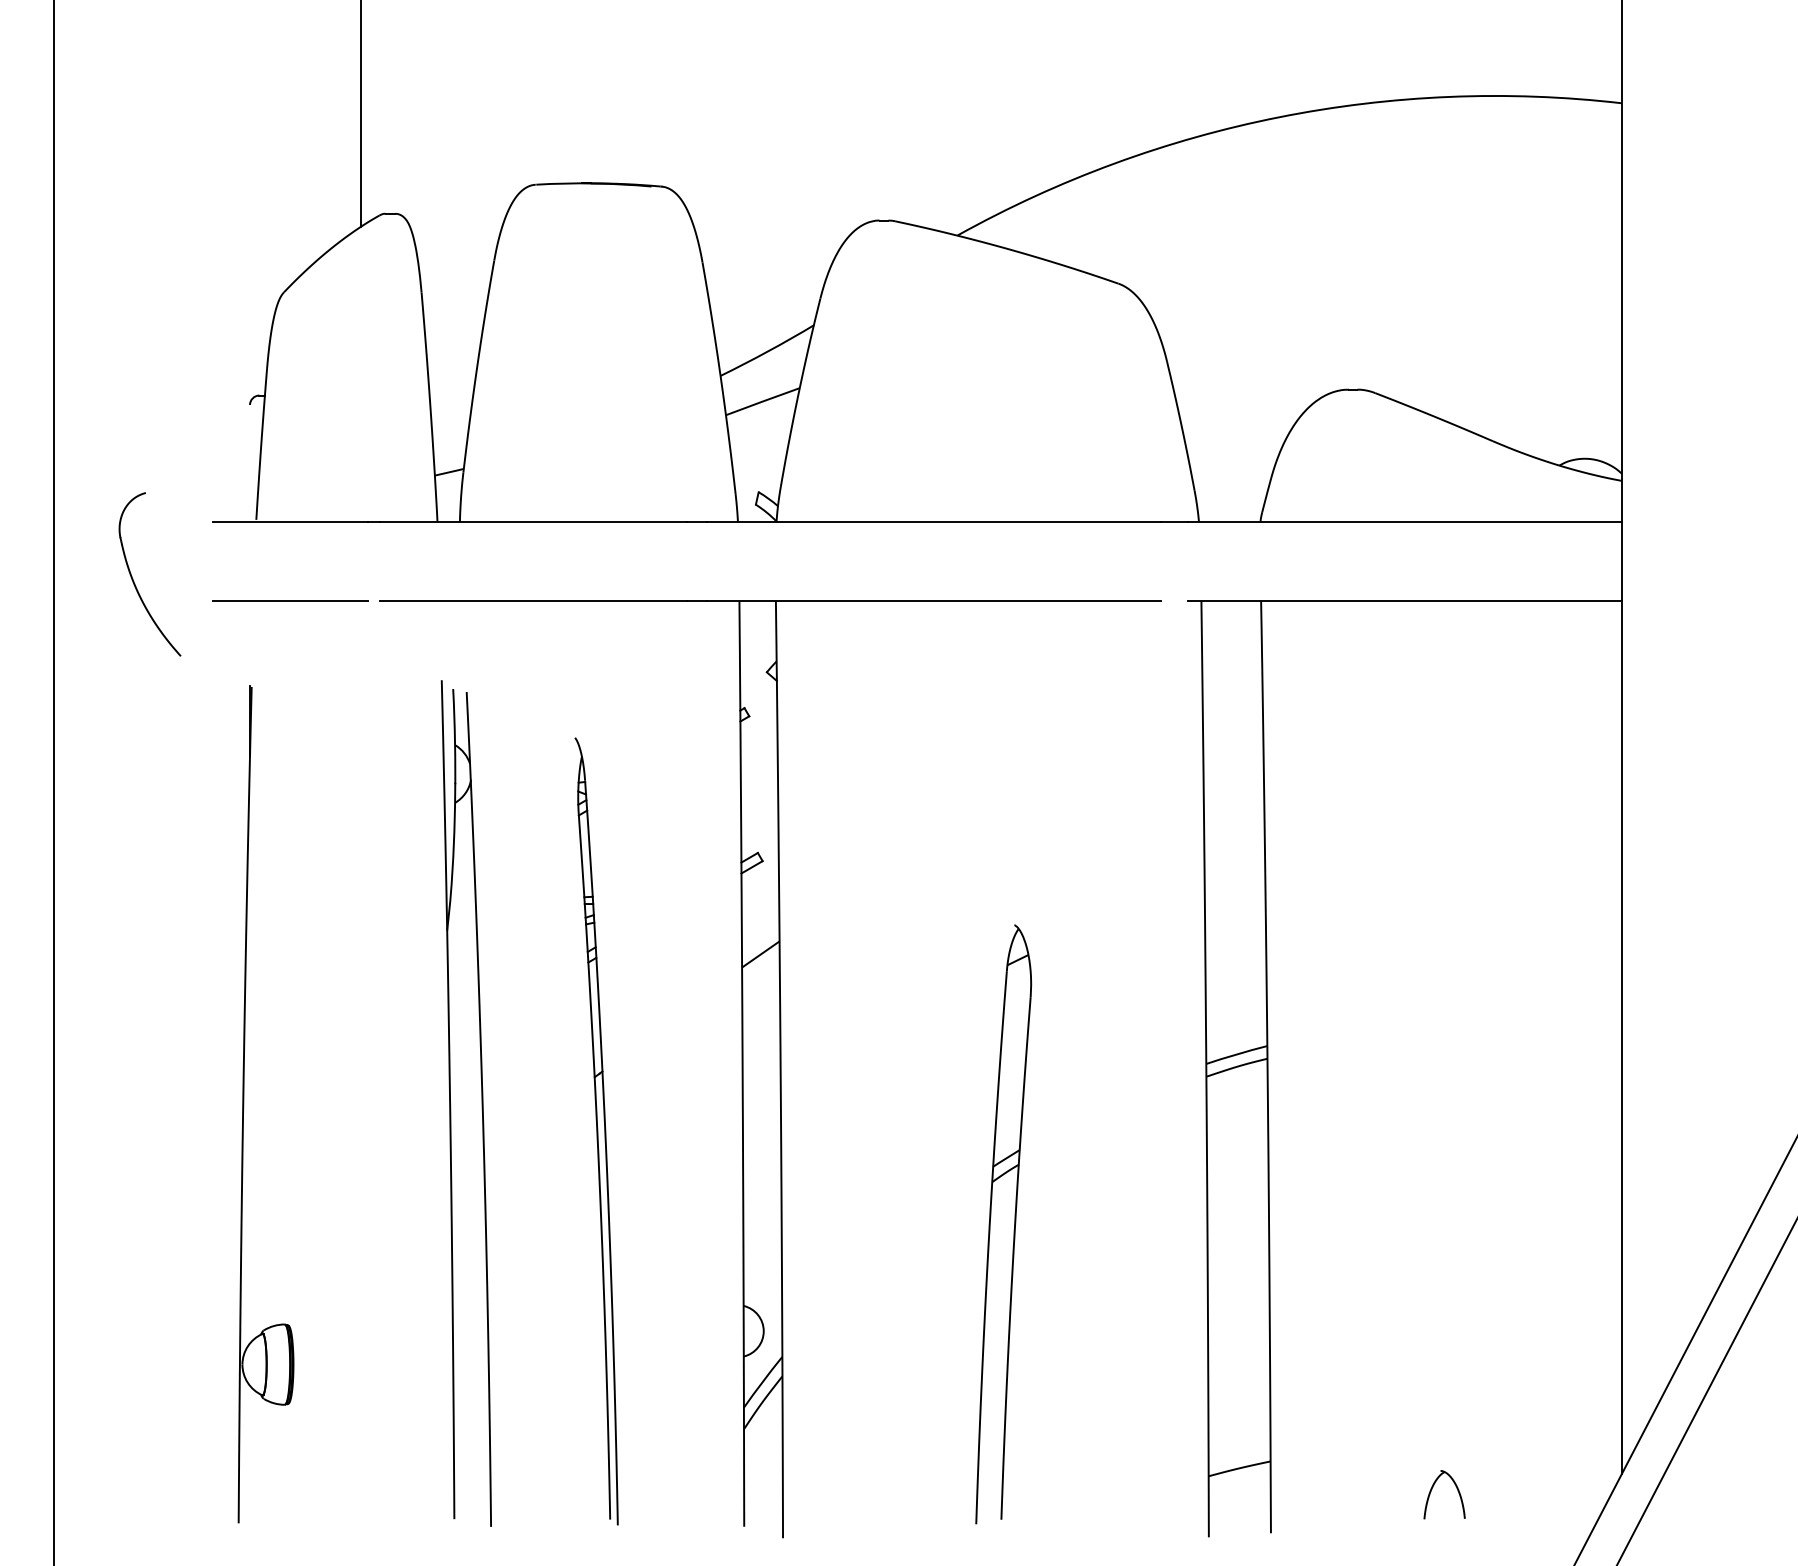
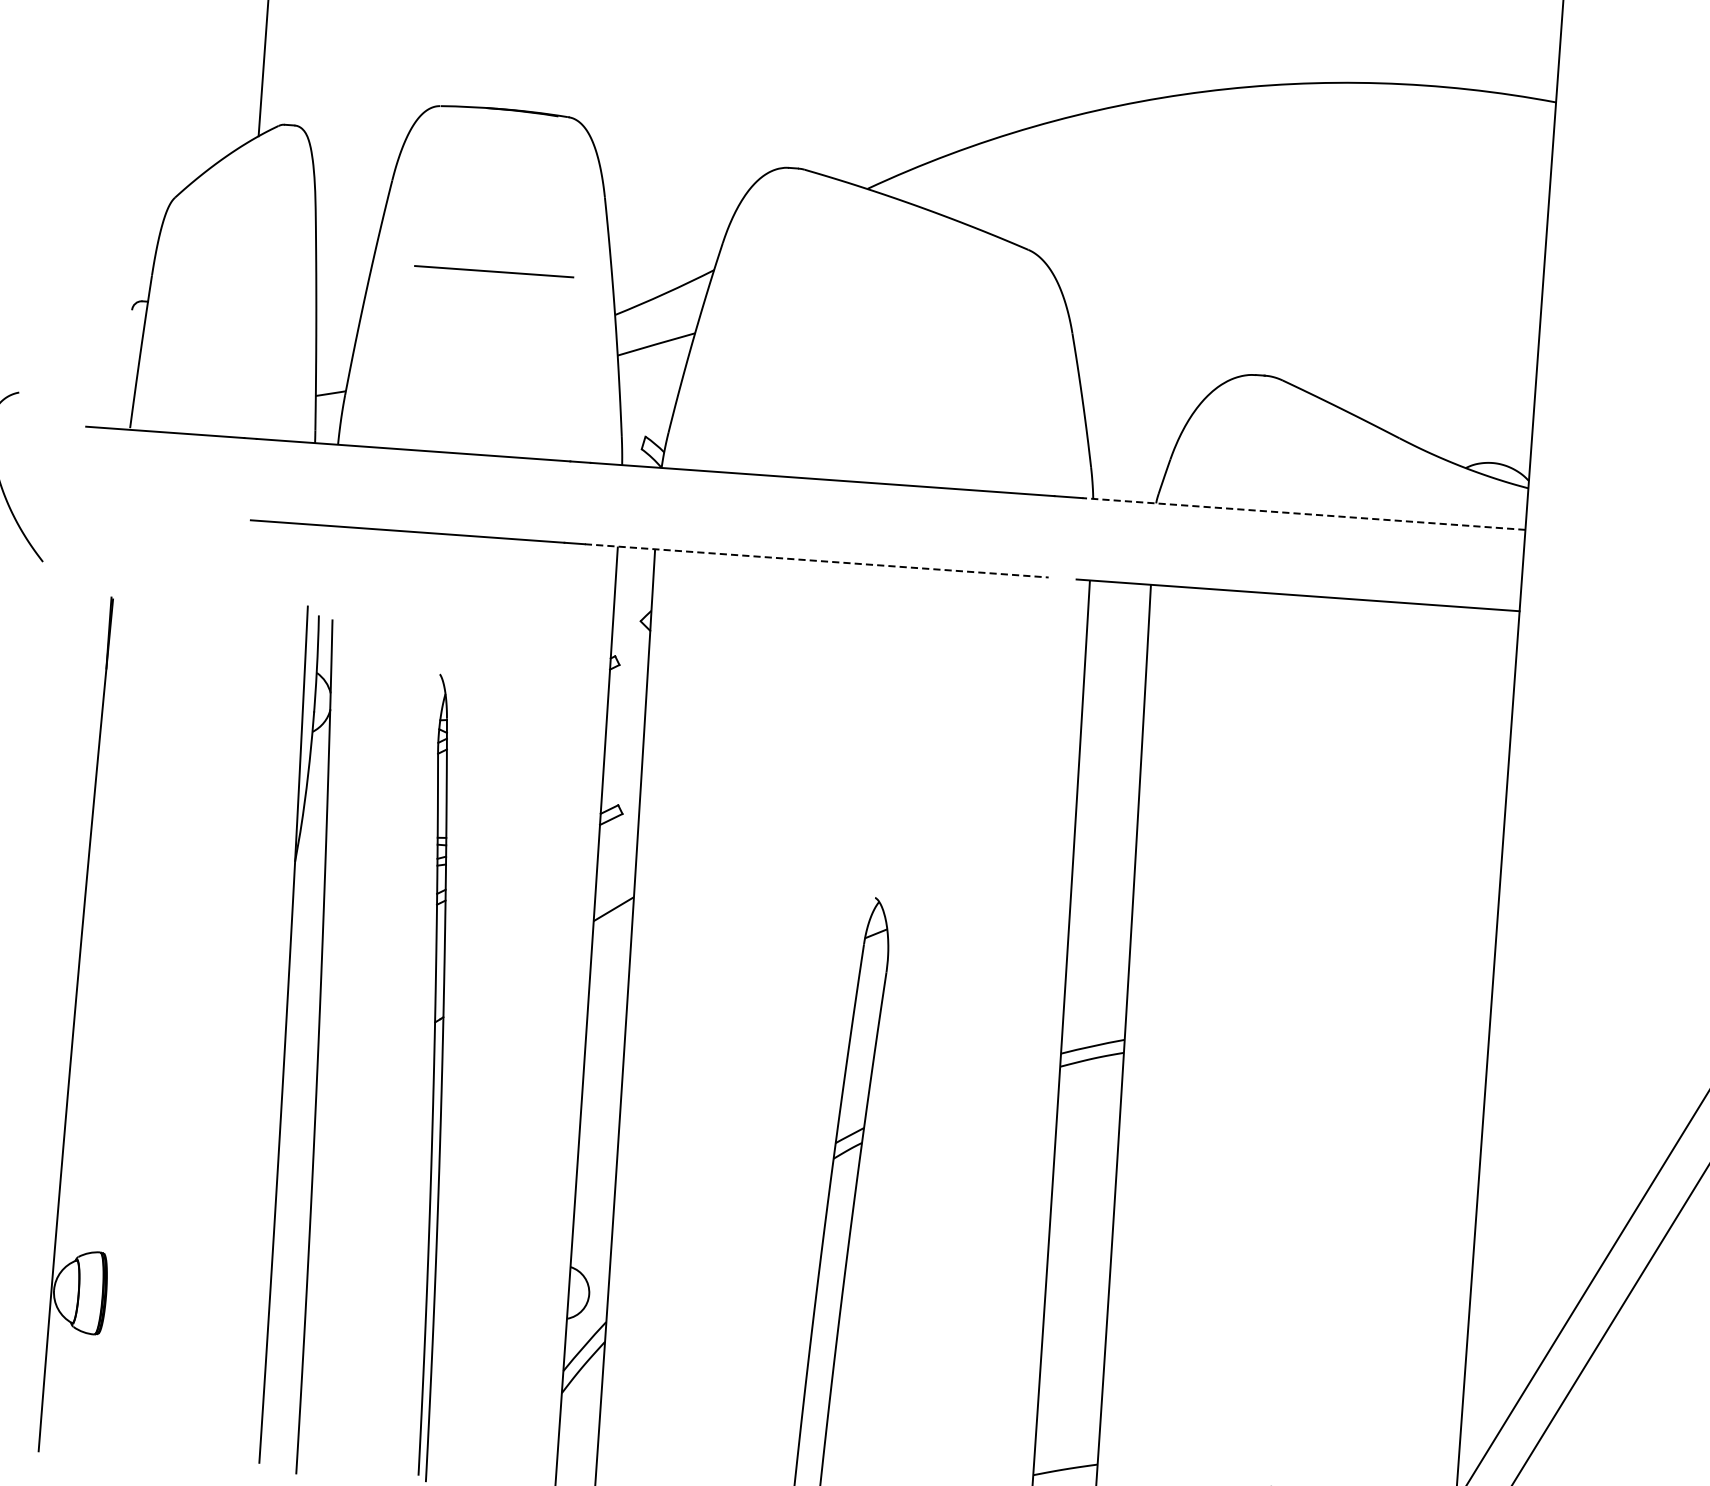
line: (1405, 521) -> (1304, 513), solid -> dashed
line: (290, 600) -> (493, 270), moved
line: (934, 601) -> (817, 561), solid -> dashed

